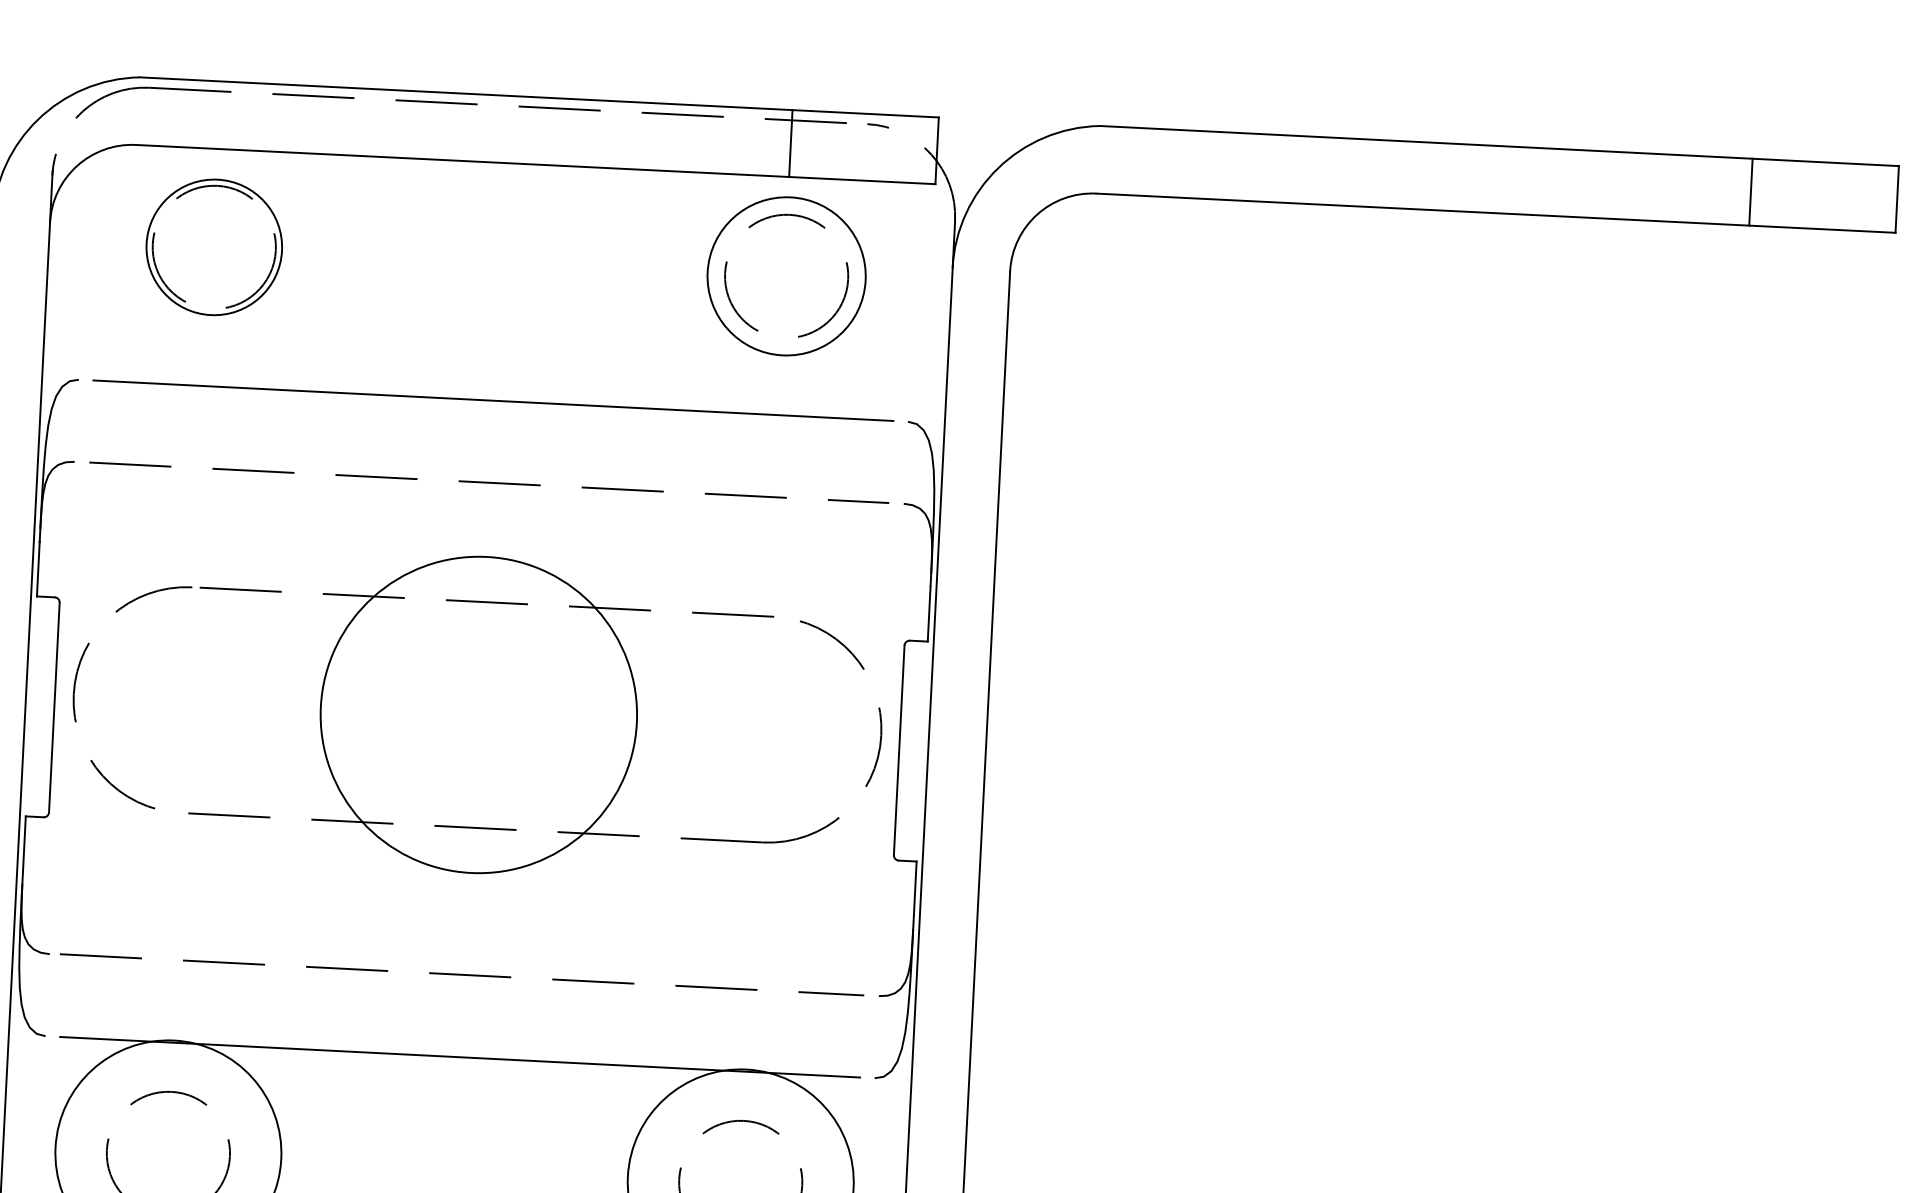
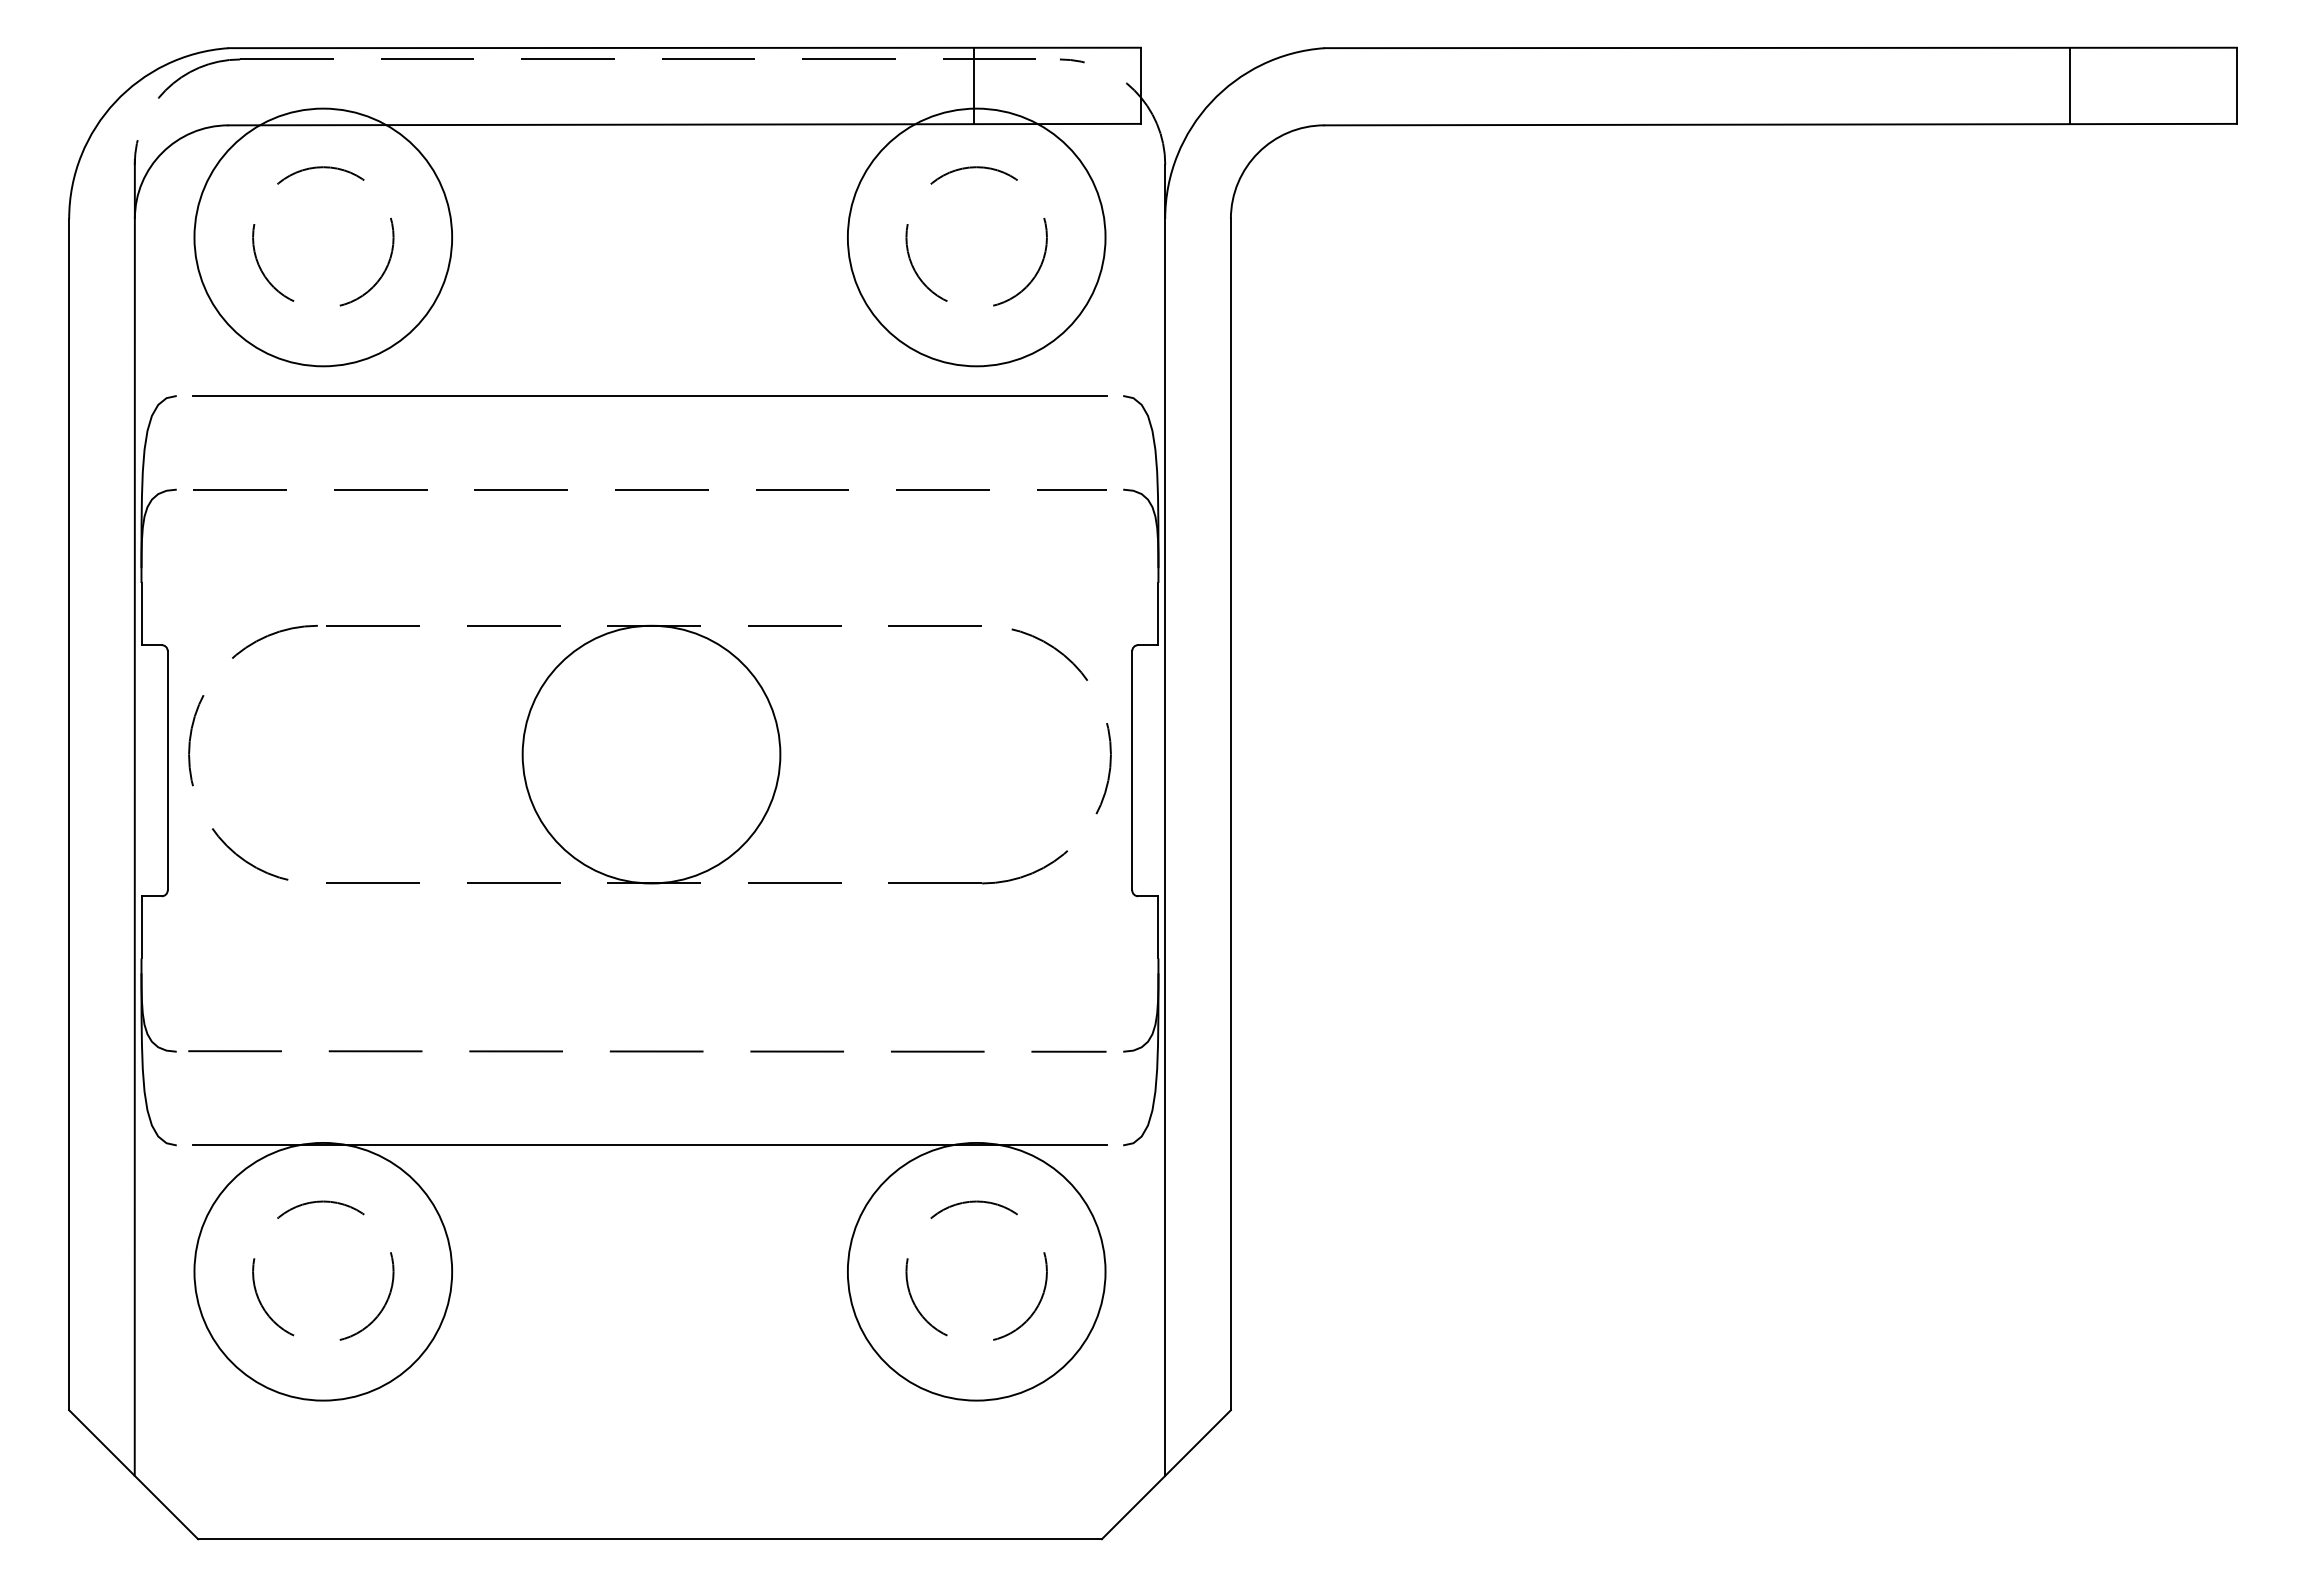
circle: (214, 247) -> (323, 237), size x1.67
circle: (786, 276) -> (976, 237), size x1.43
circle: (478, 714) -> (651, 754), size x0.71

